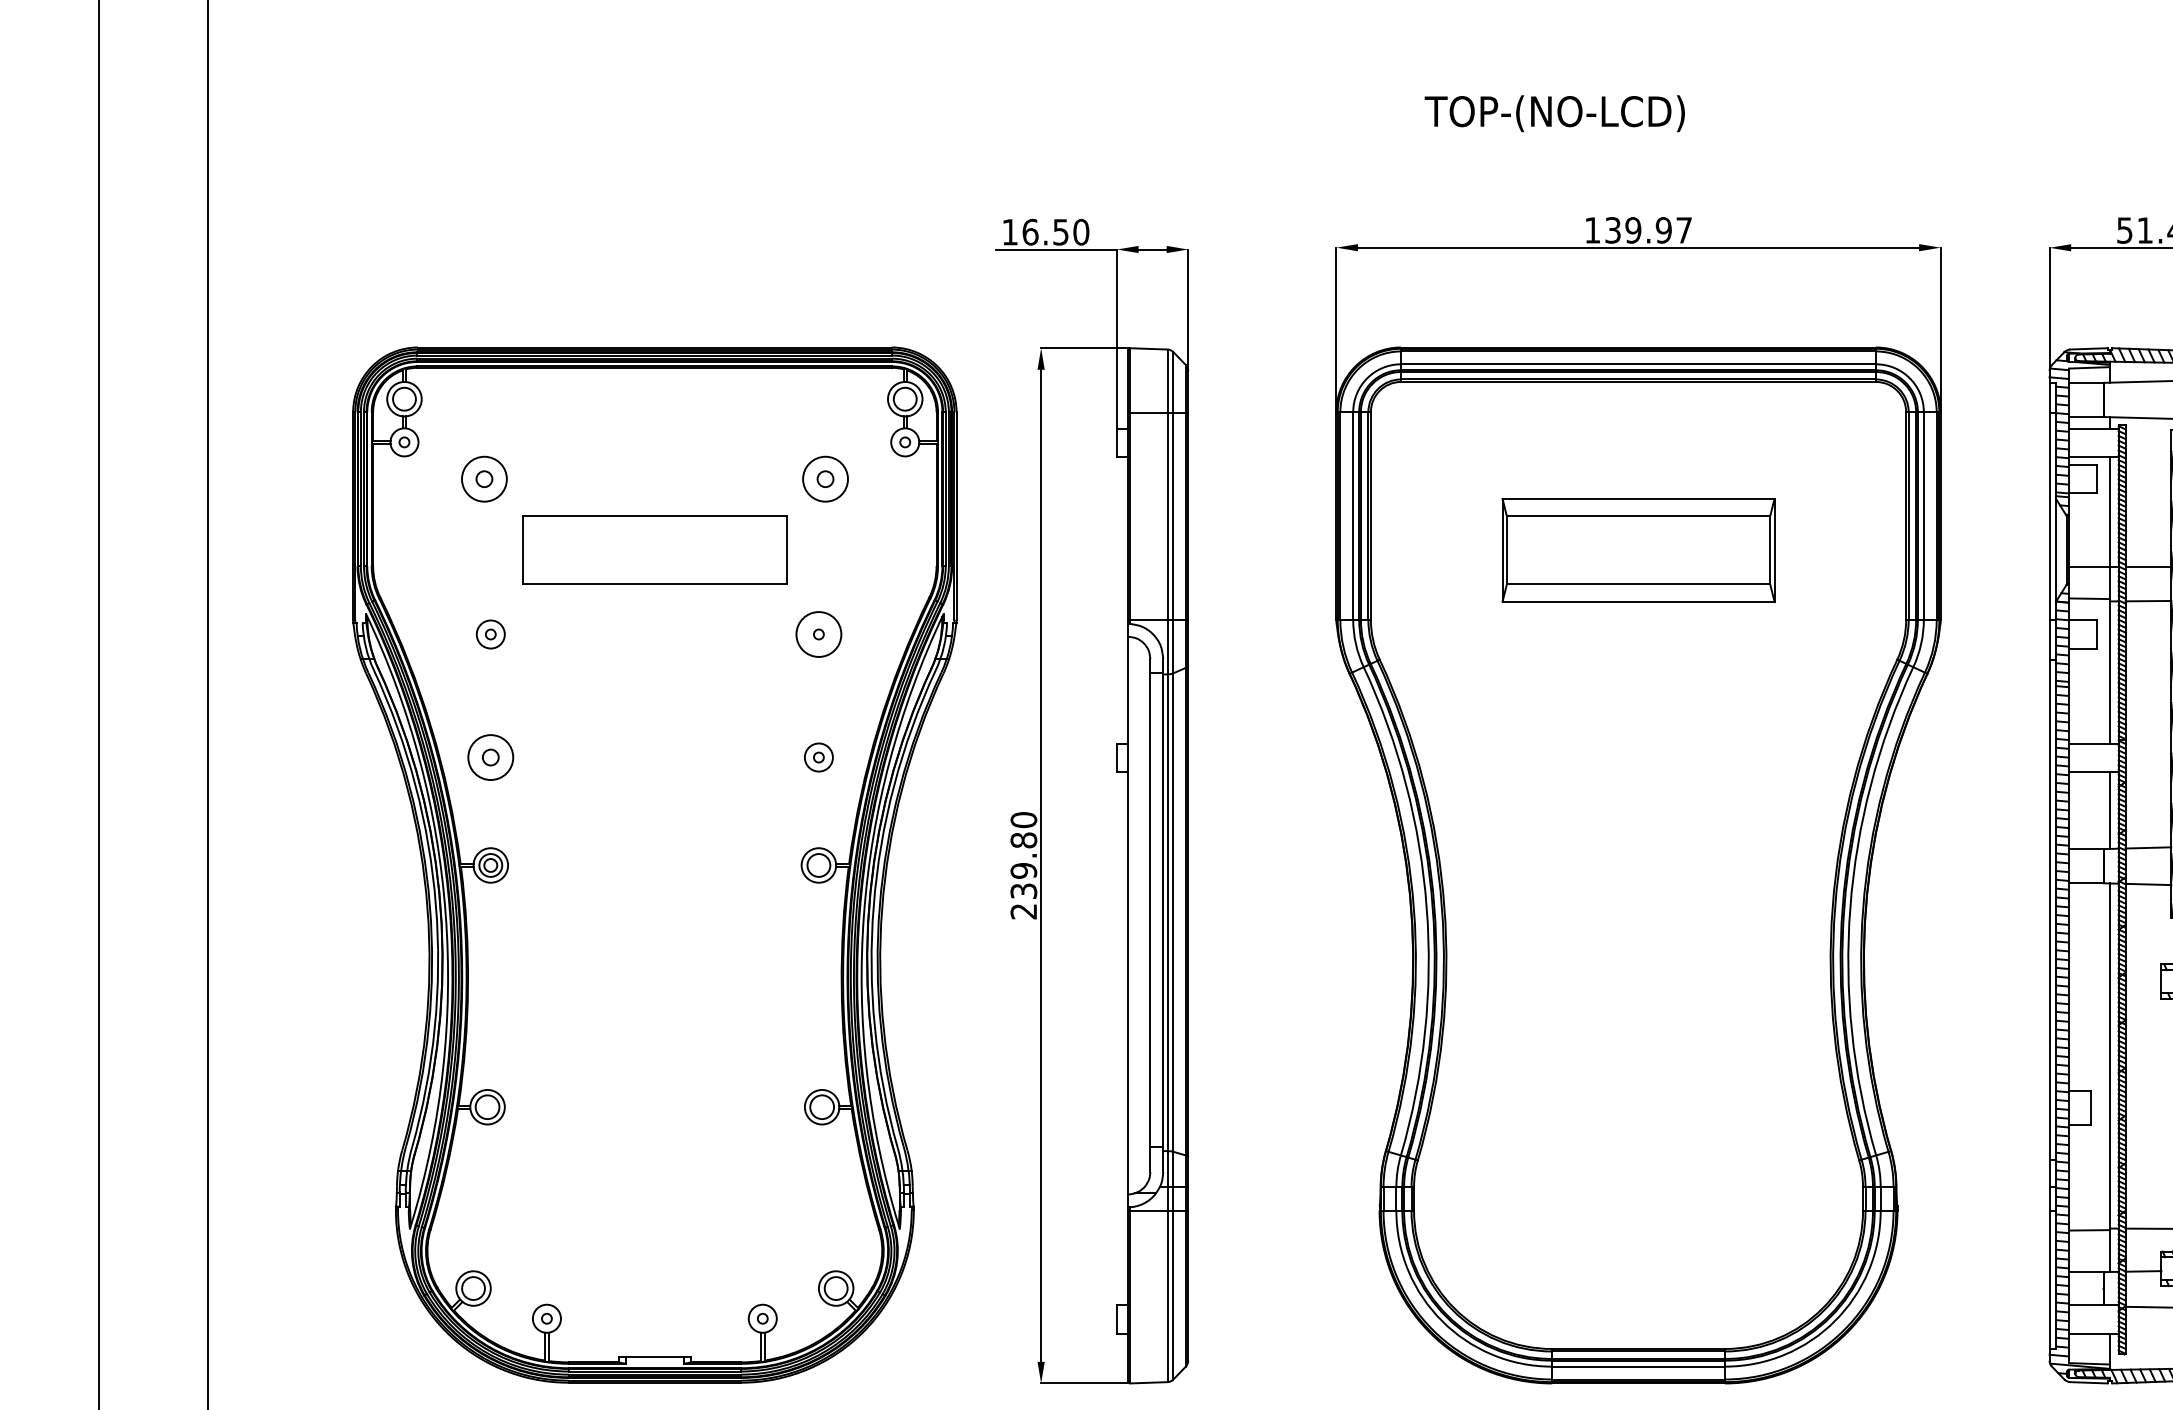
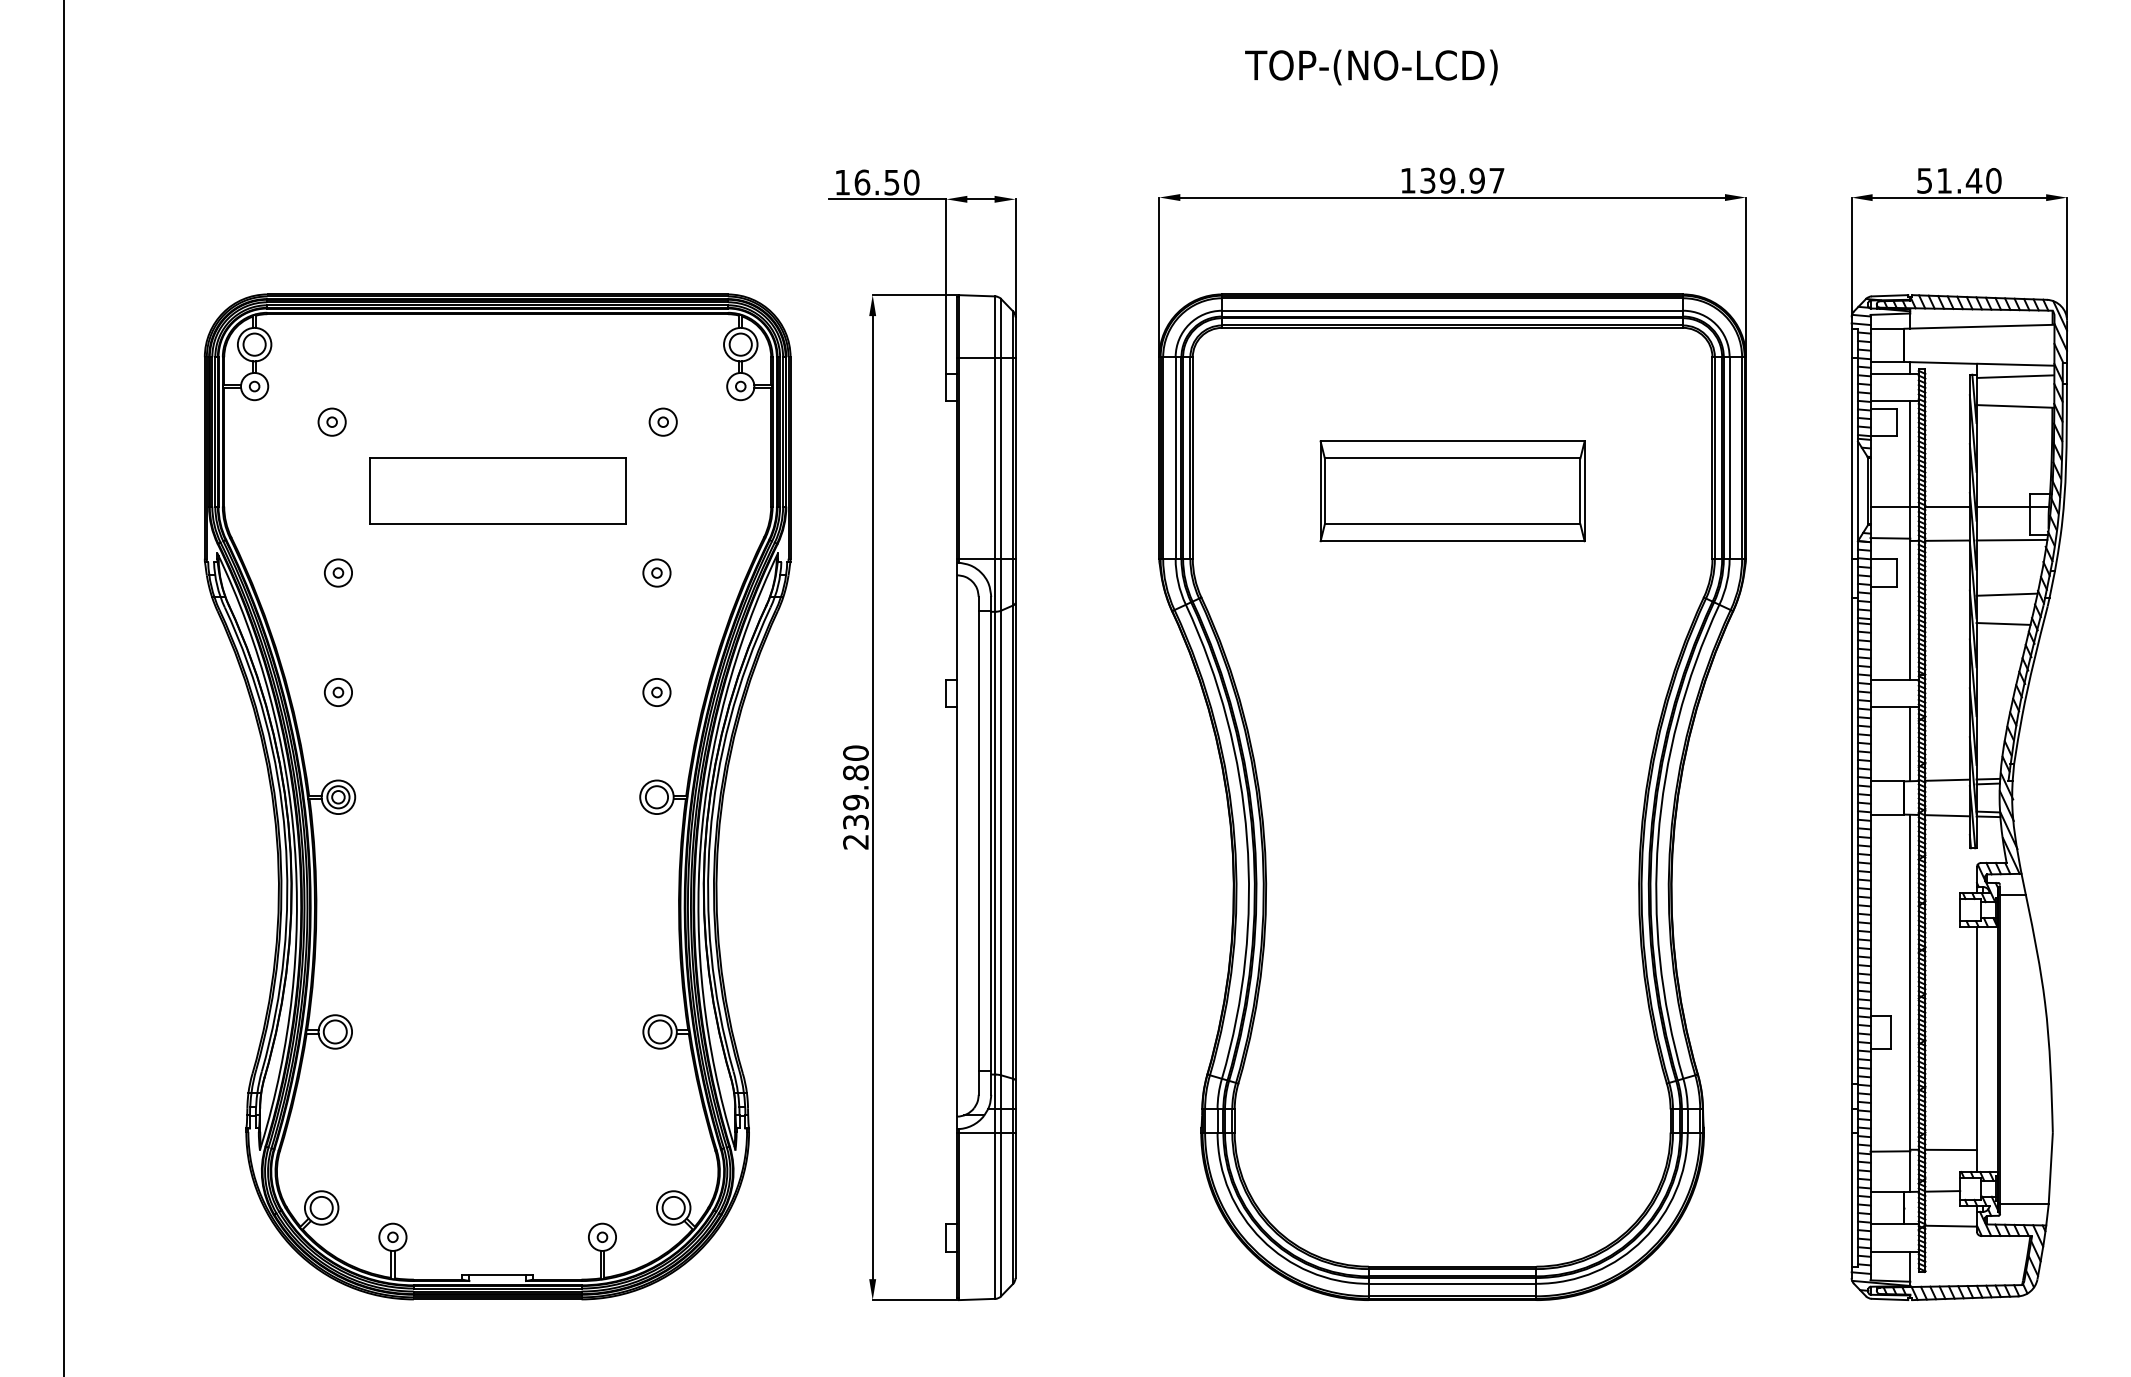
part: (483, 478) -> (331, 421), size x0.62
part: (824, 478) -> (662, 421), size x0.62
circle: (818, 633) -> (656, 572), size x0.62
part: (490, 757) -> (338, 692), size x0.62

